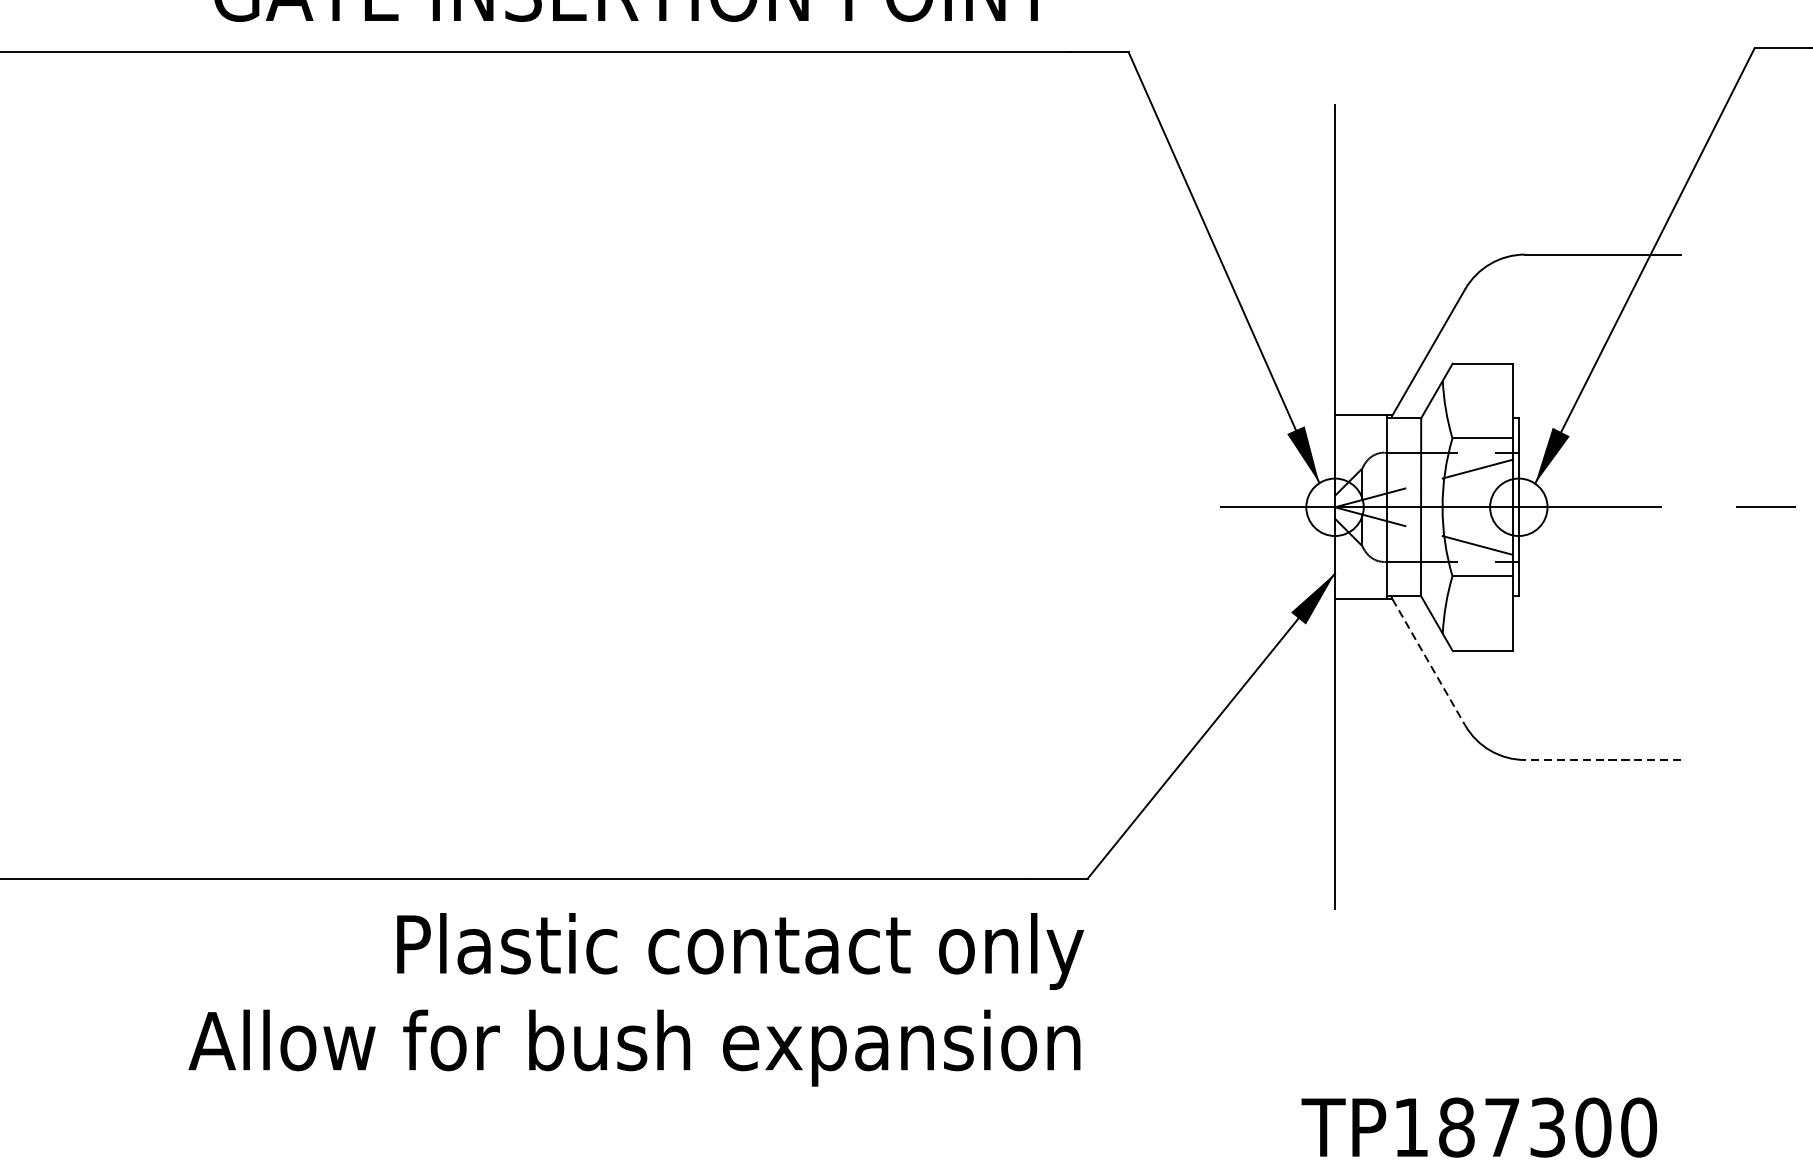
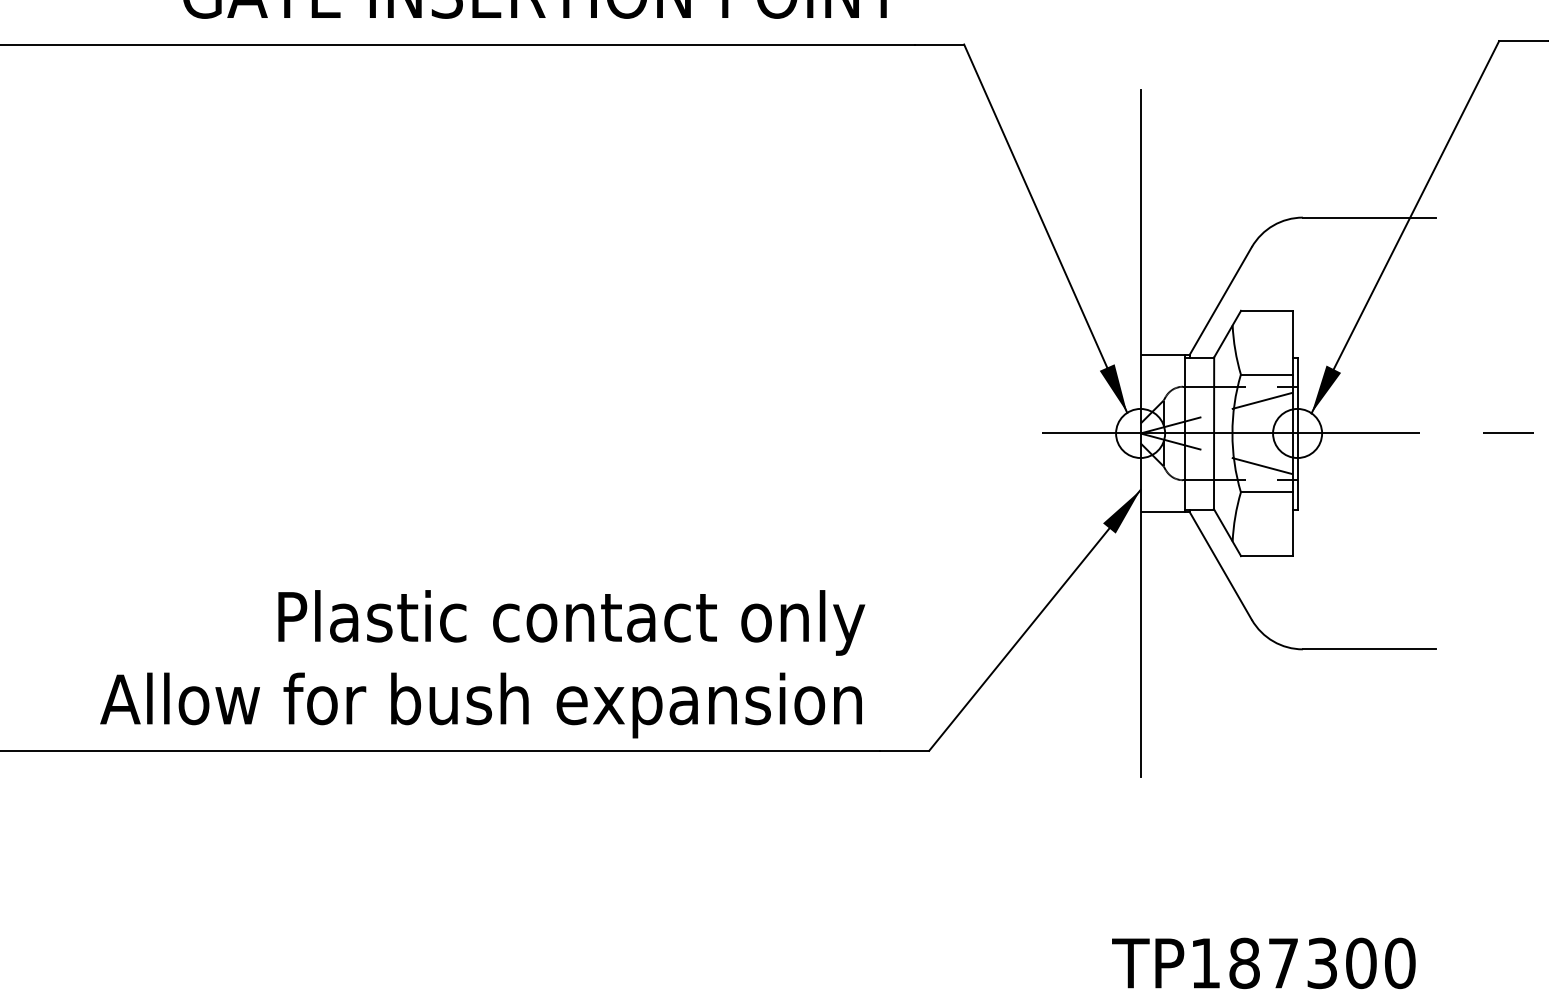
line: (1429, 663) -> (1221, 566), dashed -> solid
line: (1603, 760) -> (1369, 649), dashed -> solid
text: (636, 1000) -> (482, 664), moved

